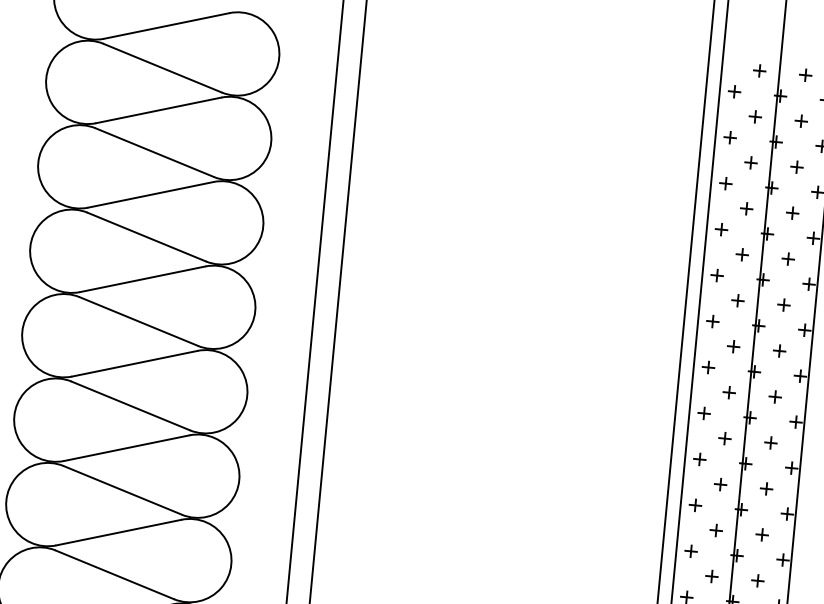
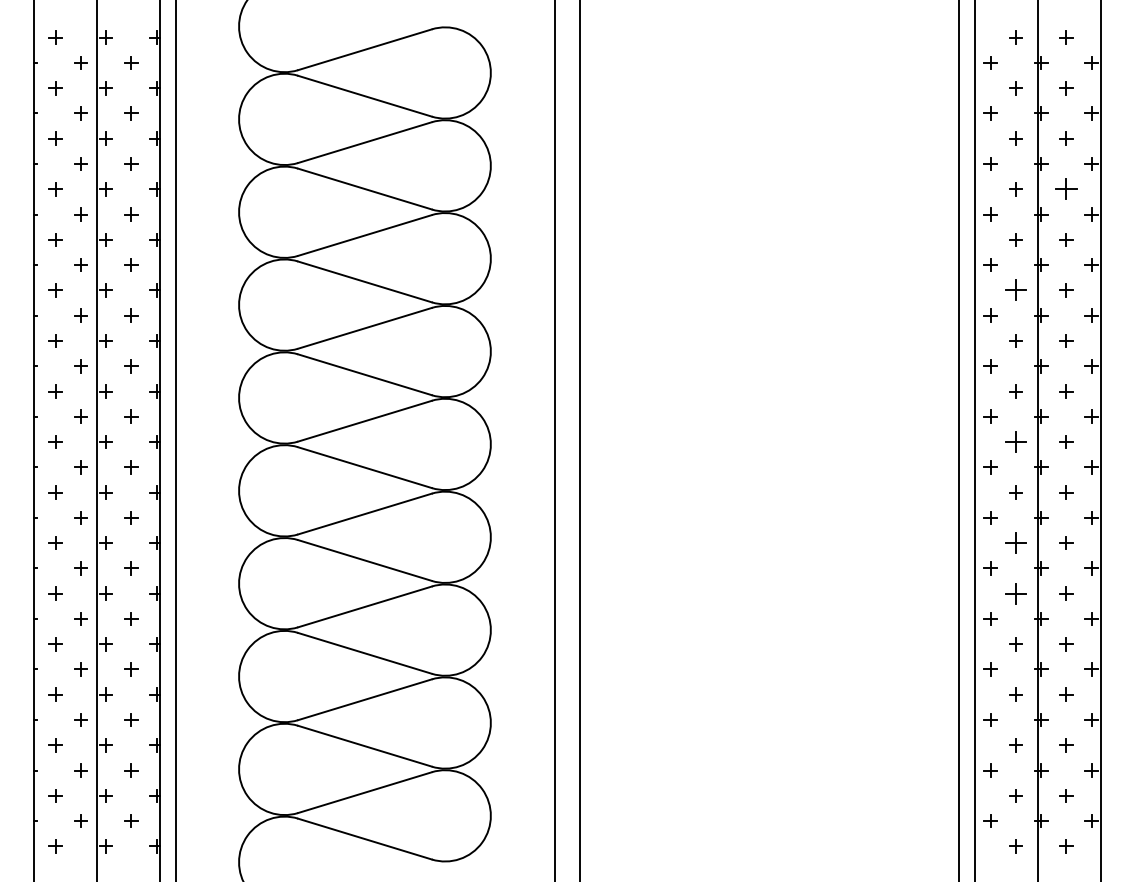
part: (792, 213) -> (1066, 189), size x1.6
part: (737, 300) -> (1015, 290), size x1.6
part: (724, 438) -> (1015, 441), size x1.6
part: (715, 529) -> (1015, 542), size x1.6
part: (711, 576) -> (1015, 593), size x1.6

